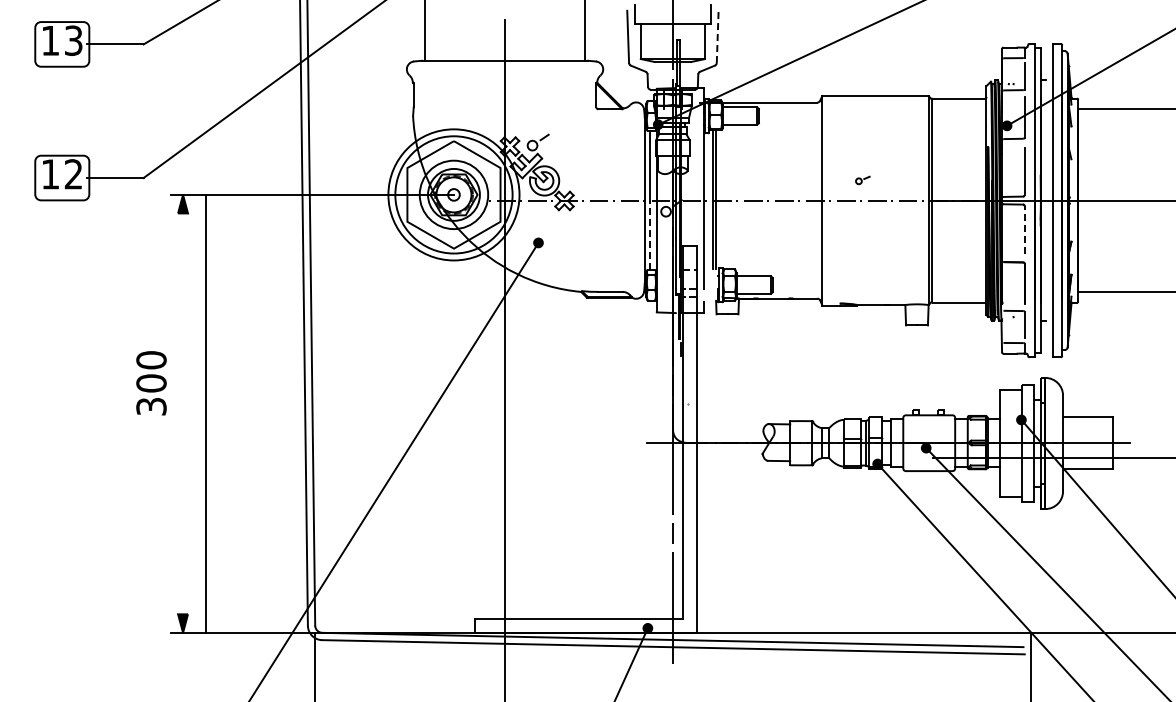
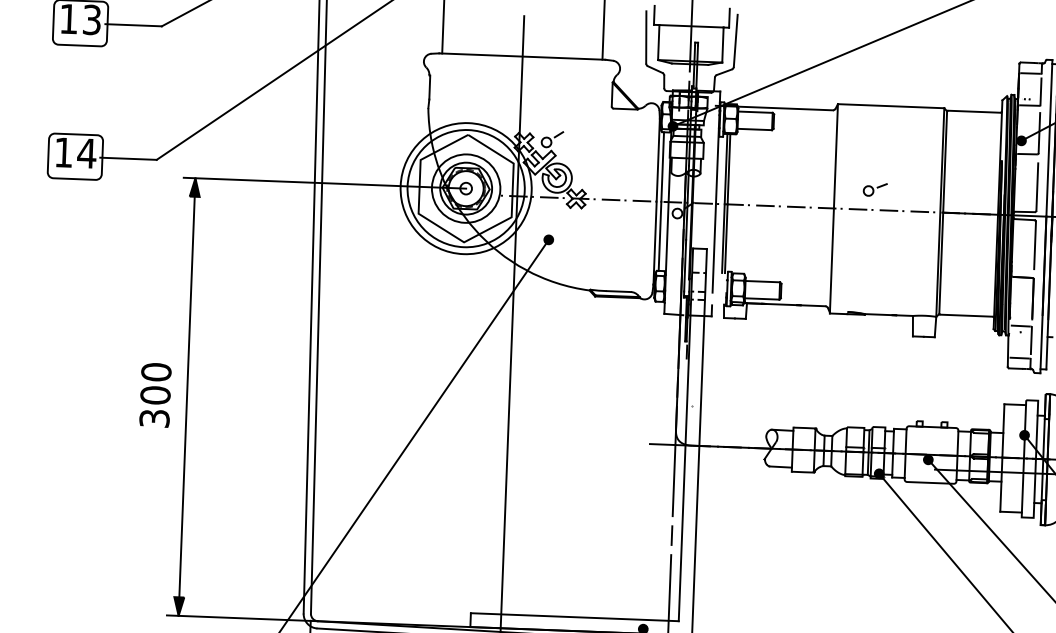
line: (717, 36) -> (735, 40), dashed -> solid
text: (73, 174) -> (86, 153), 12 -> 14
part: (862, 180) -> (874, 189), size x1.67
line: (1024, 229) -> (1034, 245), dashed -> solid
line: (649, 235) -> (659, 236), dashed -> solid
text: (151, 383) -> (155, 395), moved
line: (206, 413) -> (187, 396), moved

